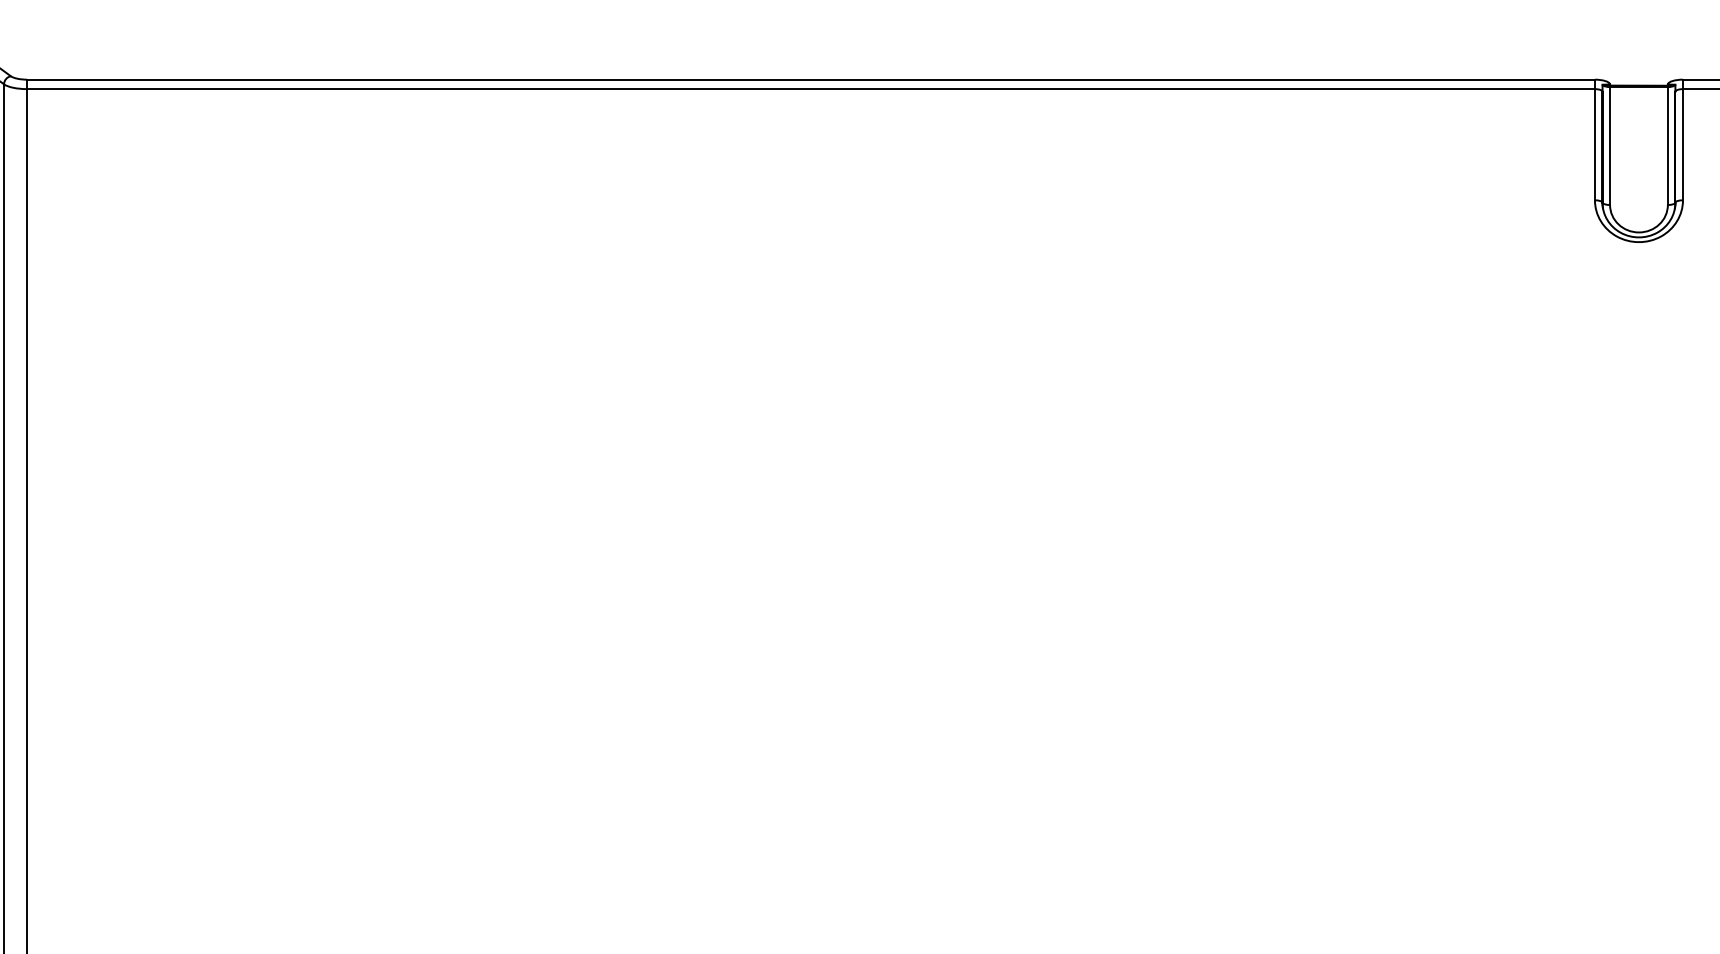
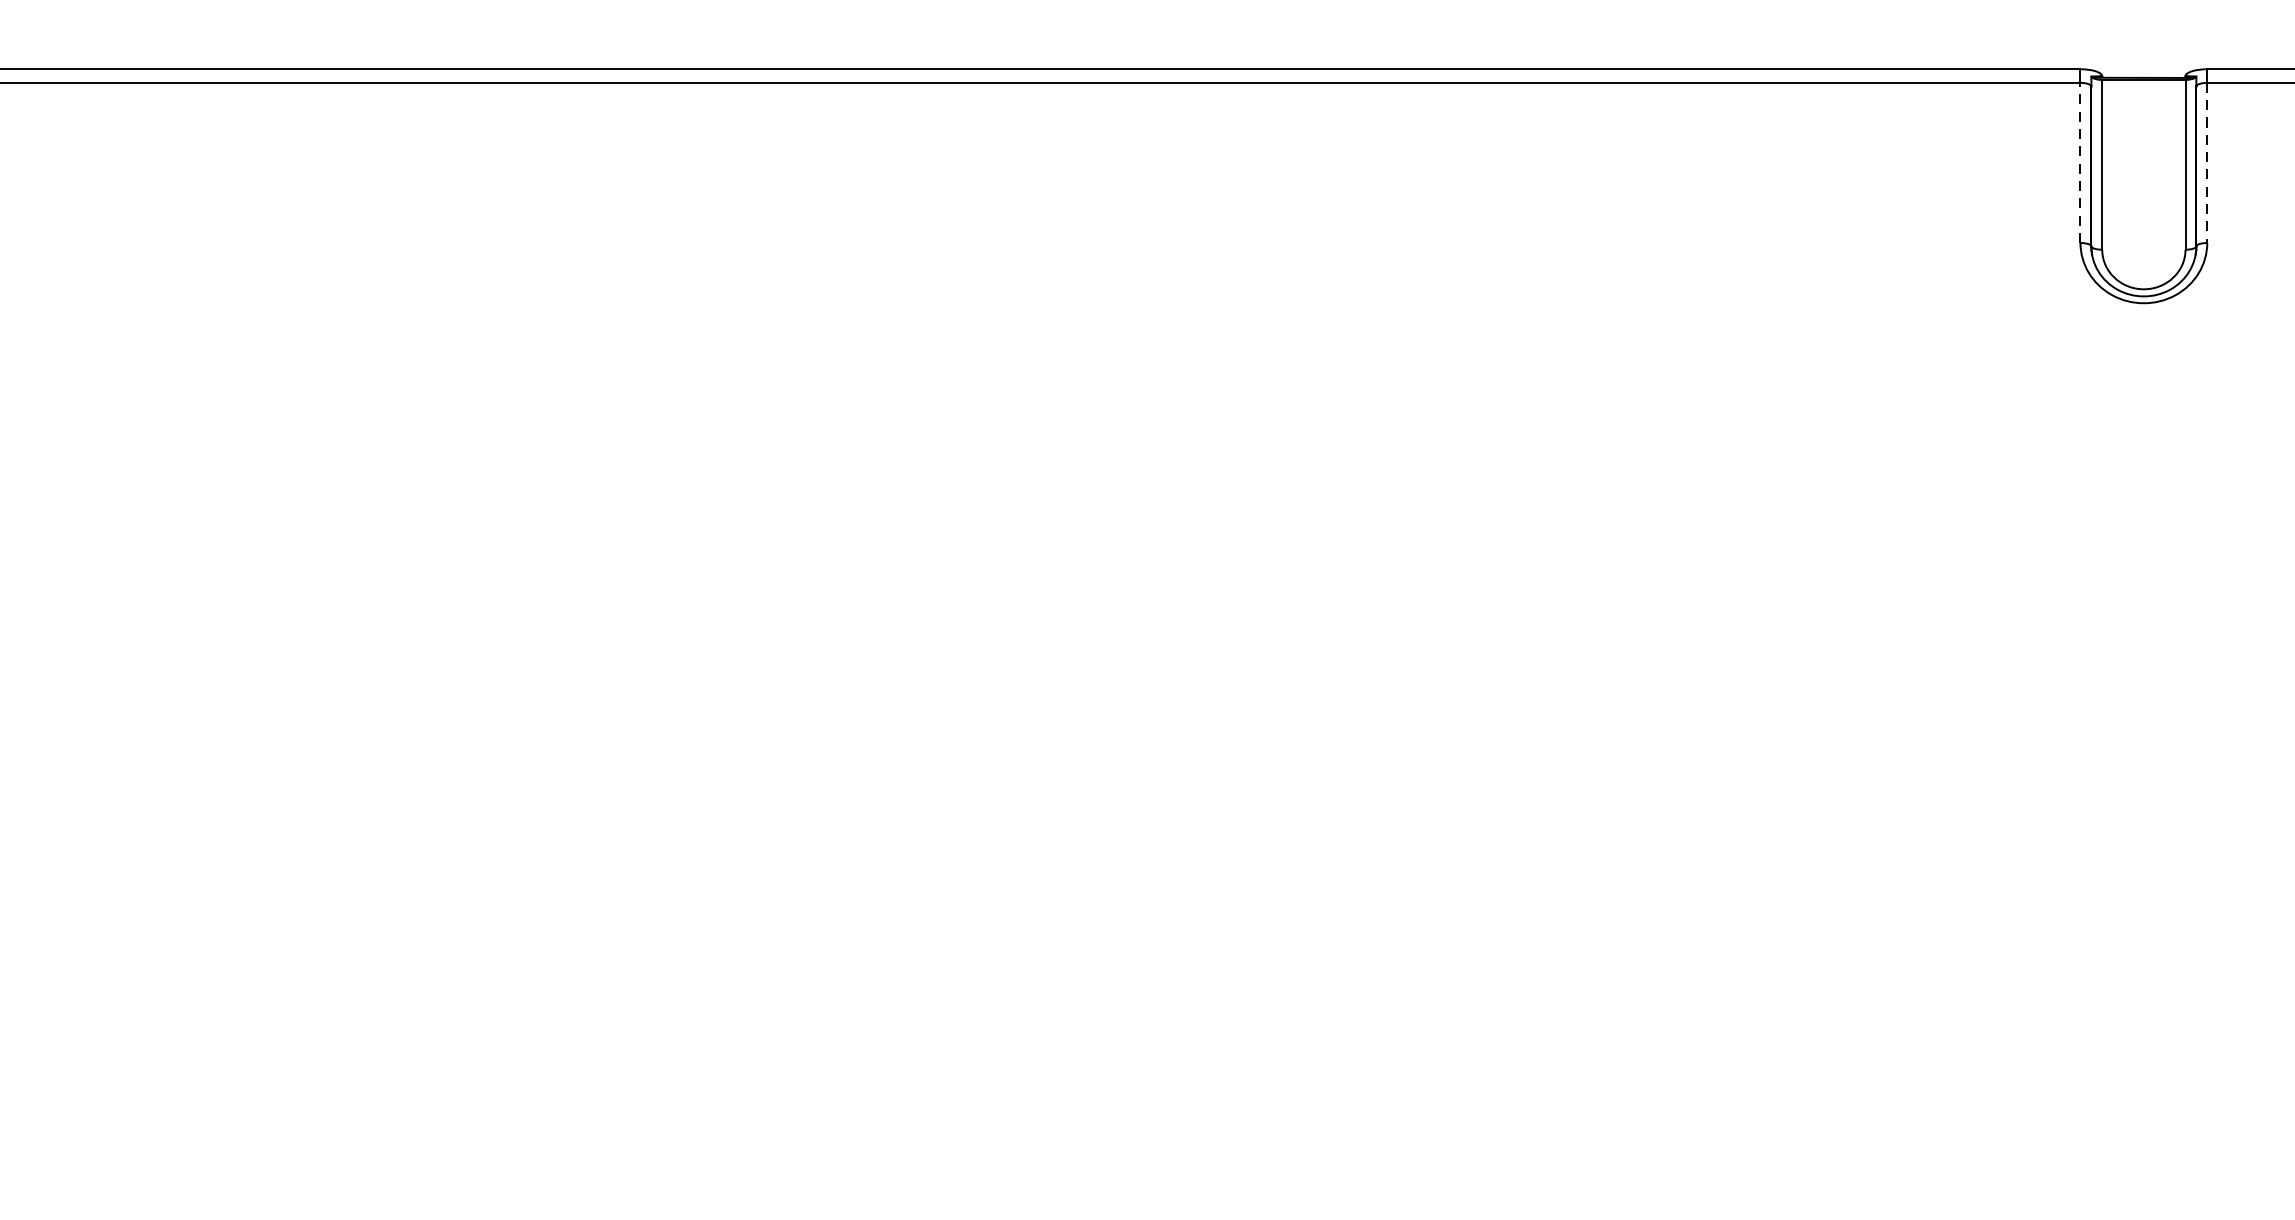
line: (1594, 144) -> (2079, 162), solid -> dashed
line: (1682, 144) -> (2206, 162), solid -> dashed

